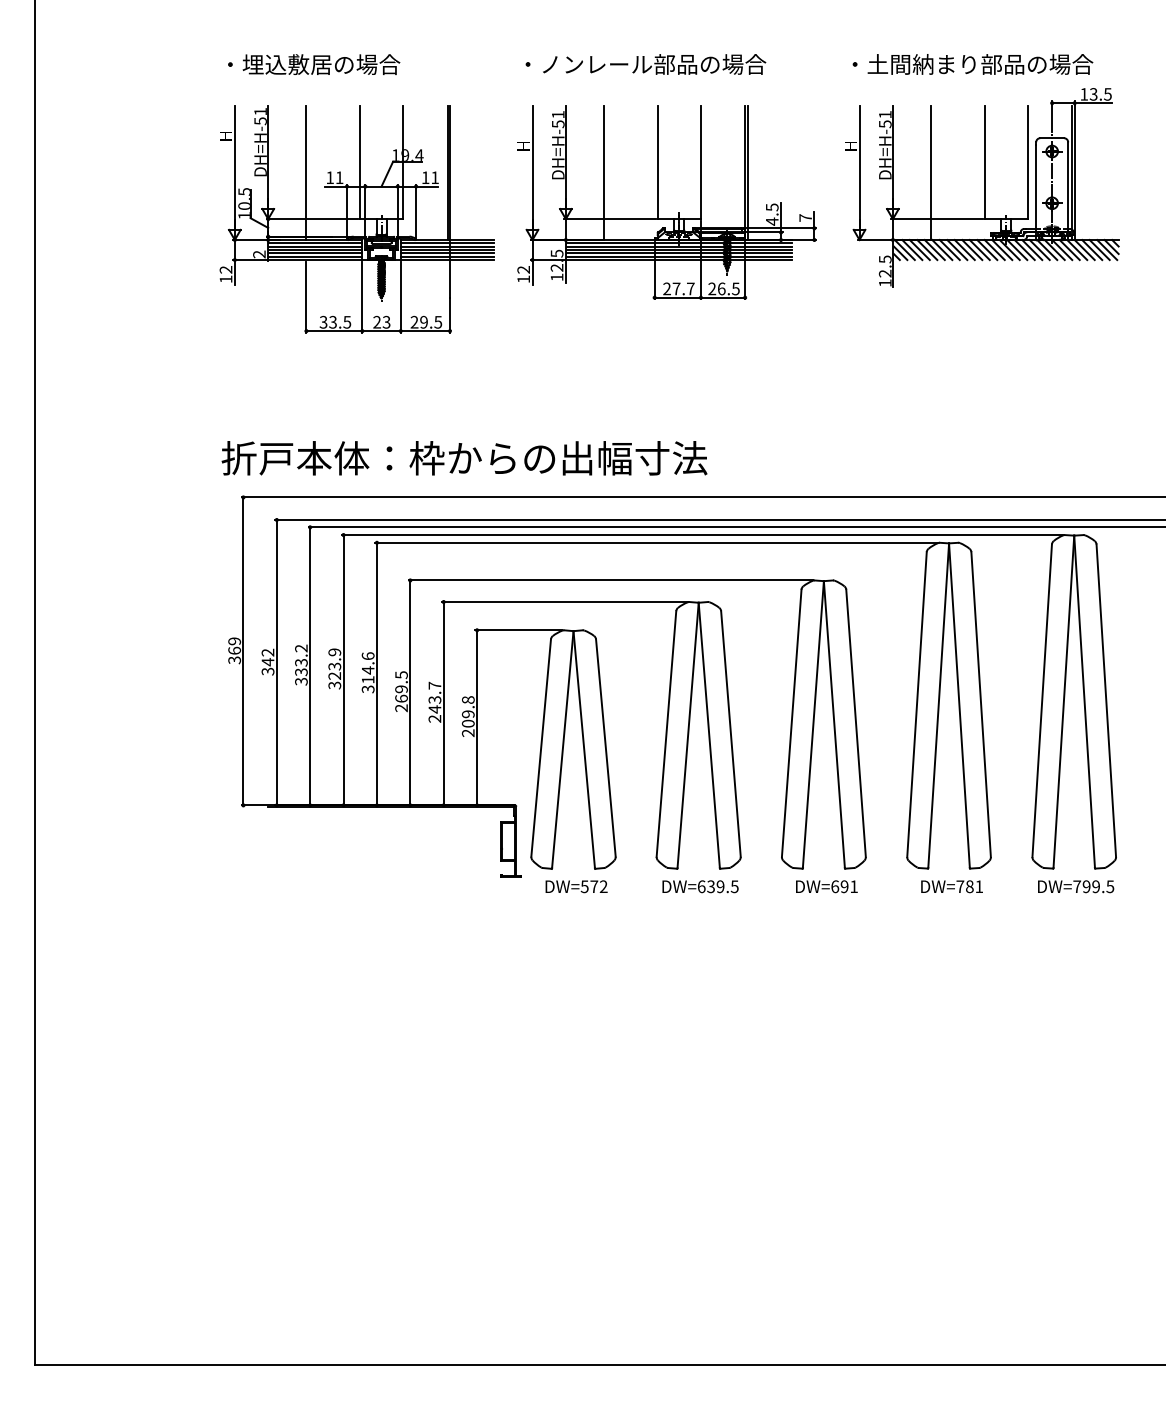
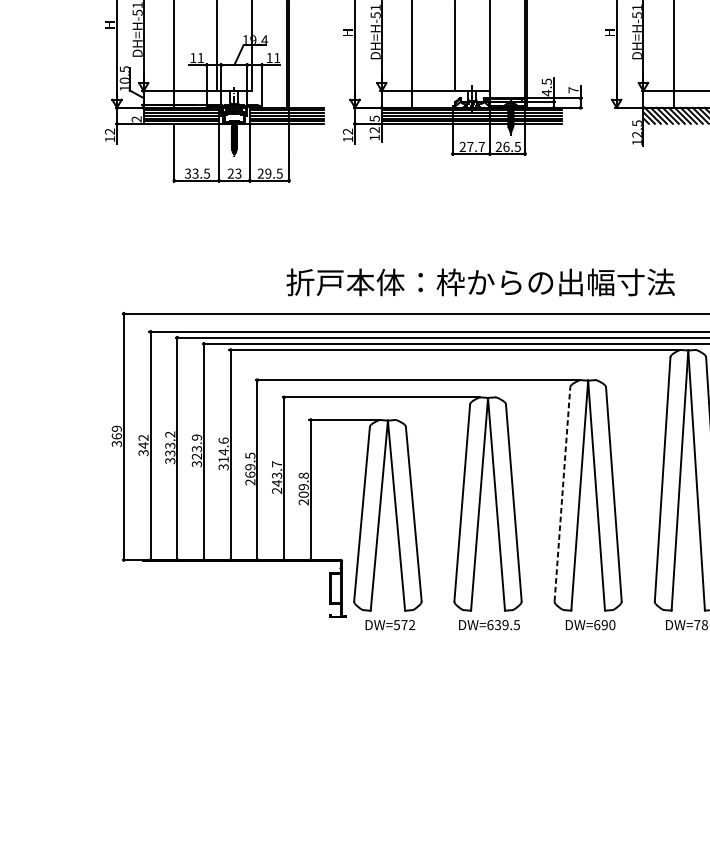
text: (464, 458) -> (480, 282), moved
line: (791, 723) -> (562, 494), solid -> dashed
text: (853, 886) -> (611, 624), DW=691 -> DW=690

